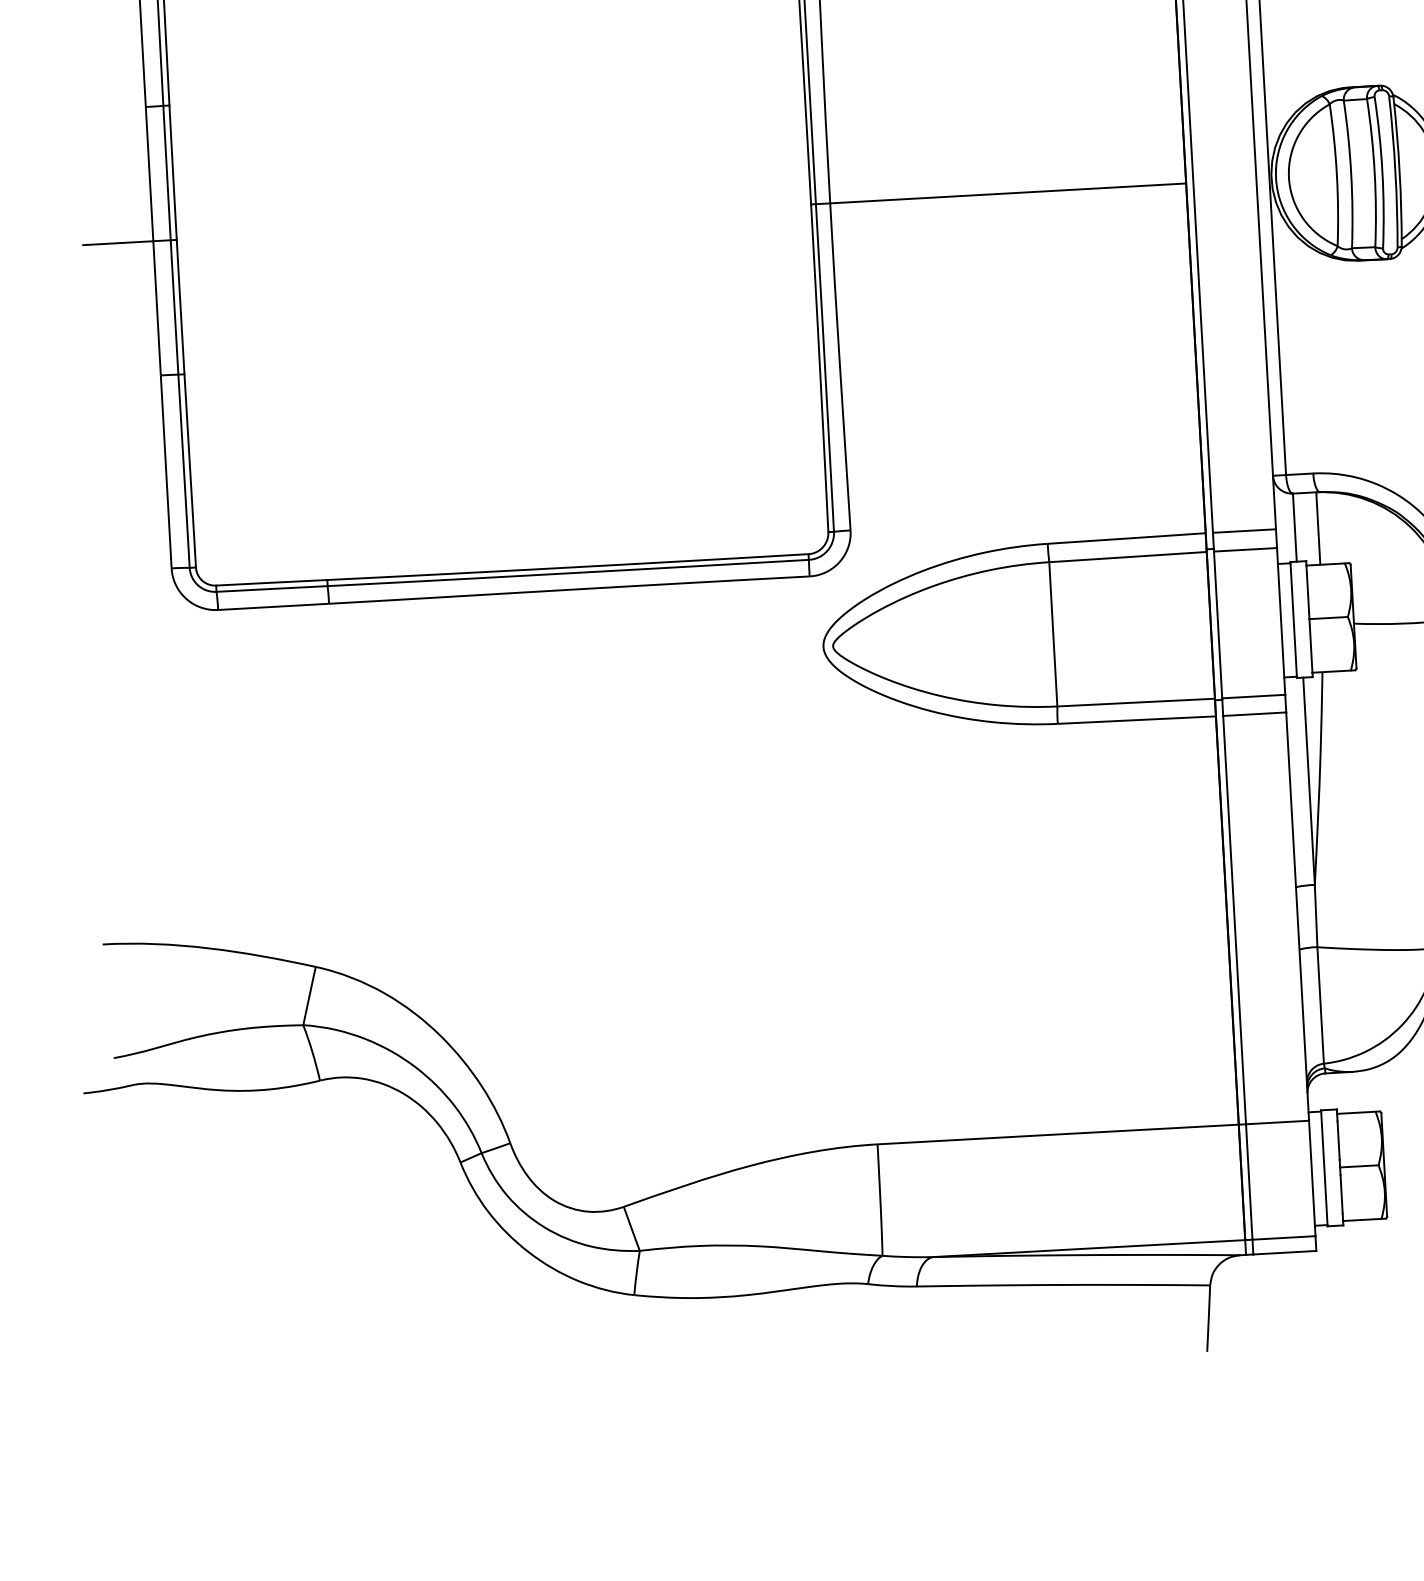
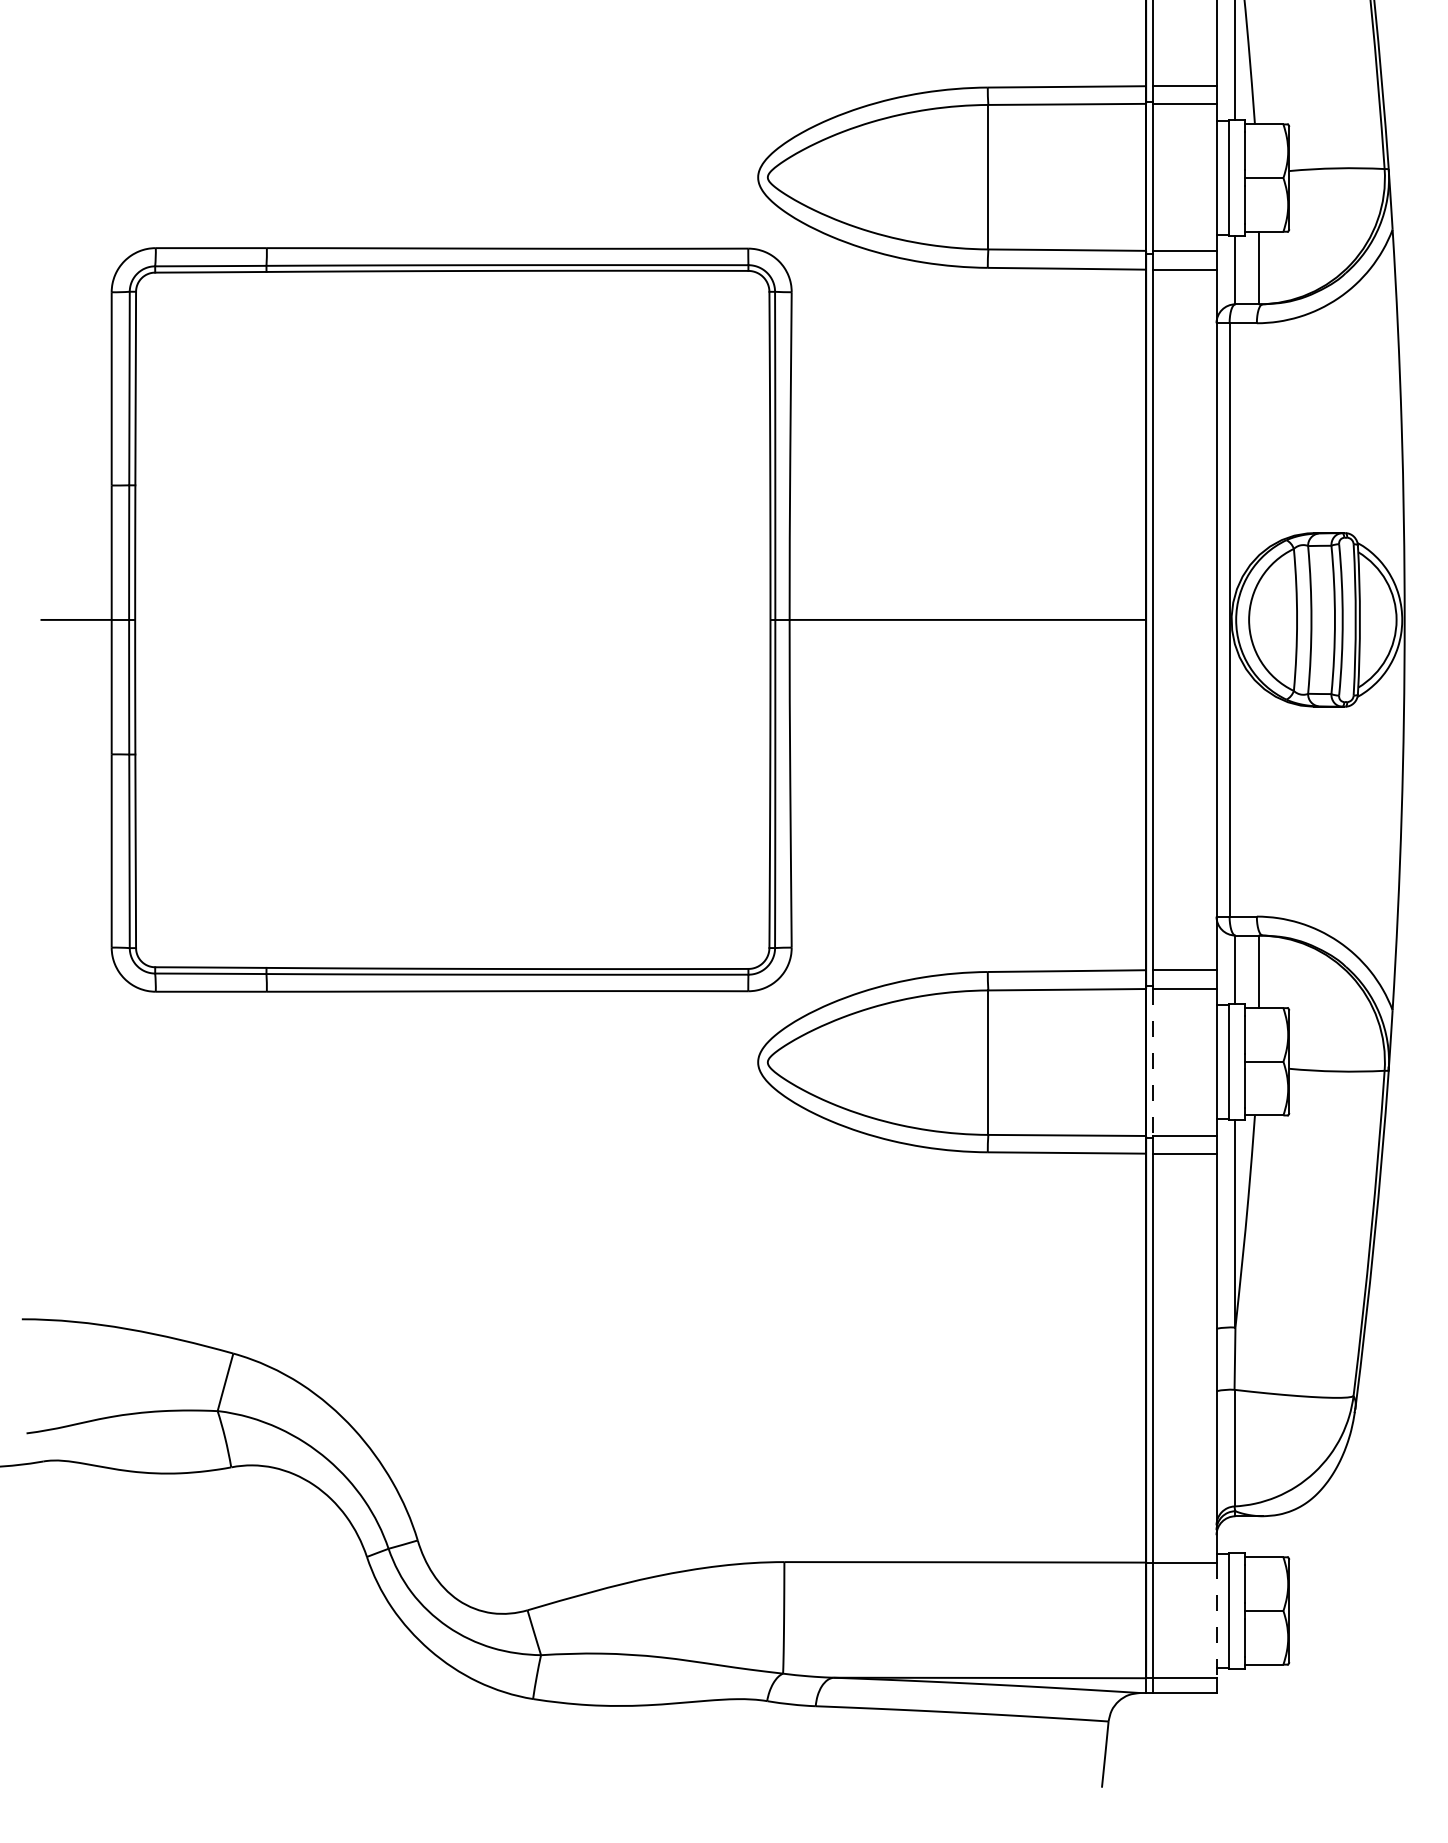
line: (1218, 624) -> (1153, 1062), solid -> dashed
line: (1312, 1178) -> (1216, 1620), solid -> dashed

